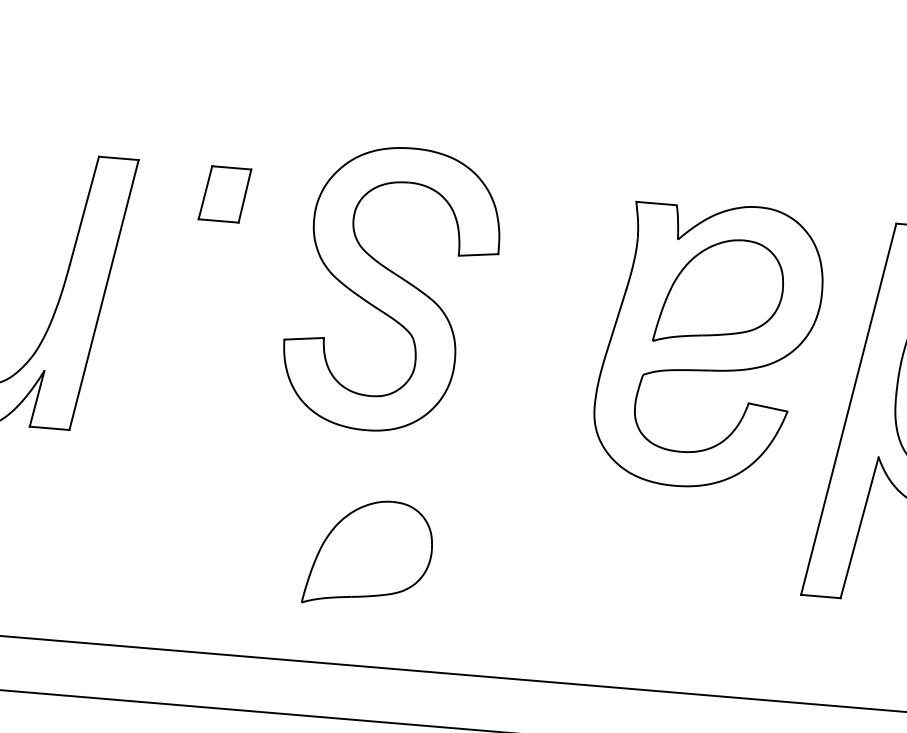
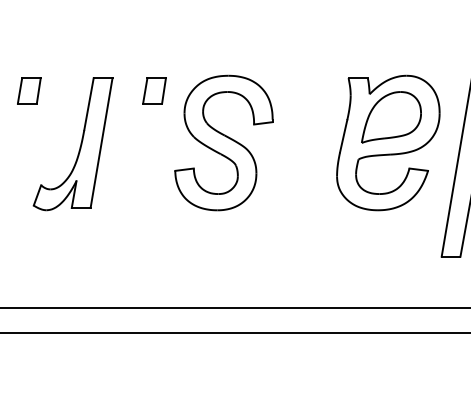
part: (391, 288) -> (223, 142), moved
part: (368, 553) -> (236, 254), removed

